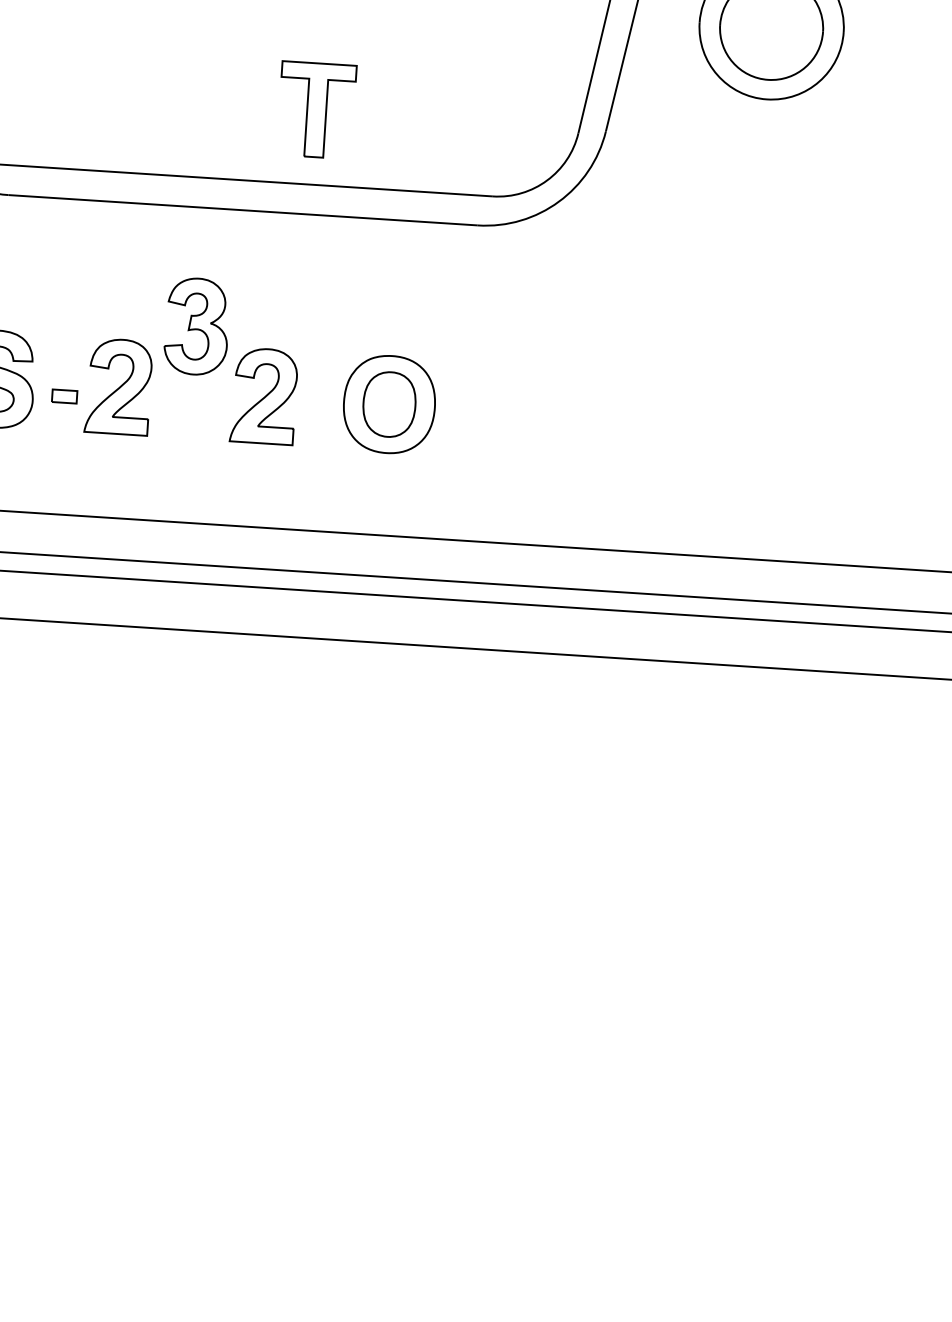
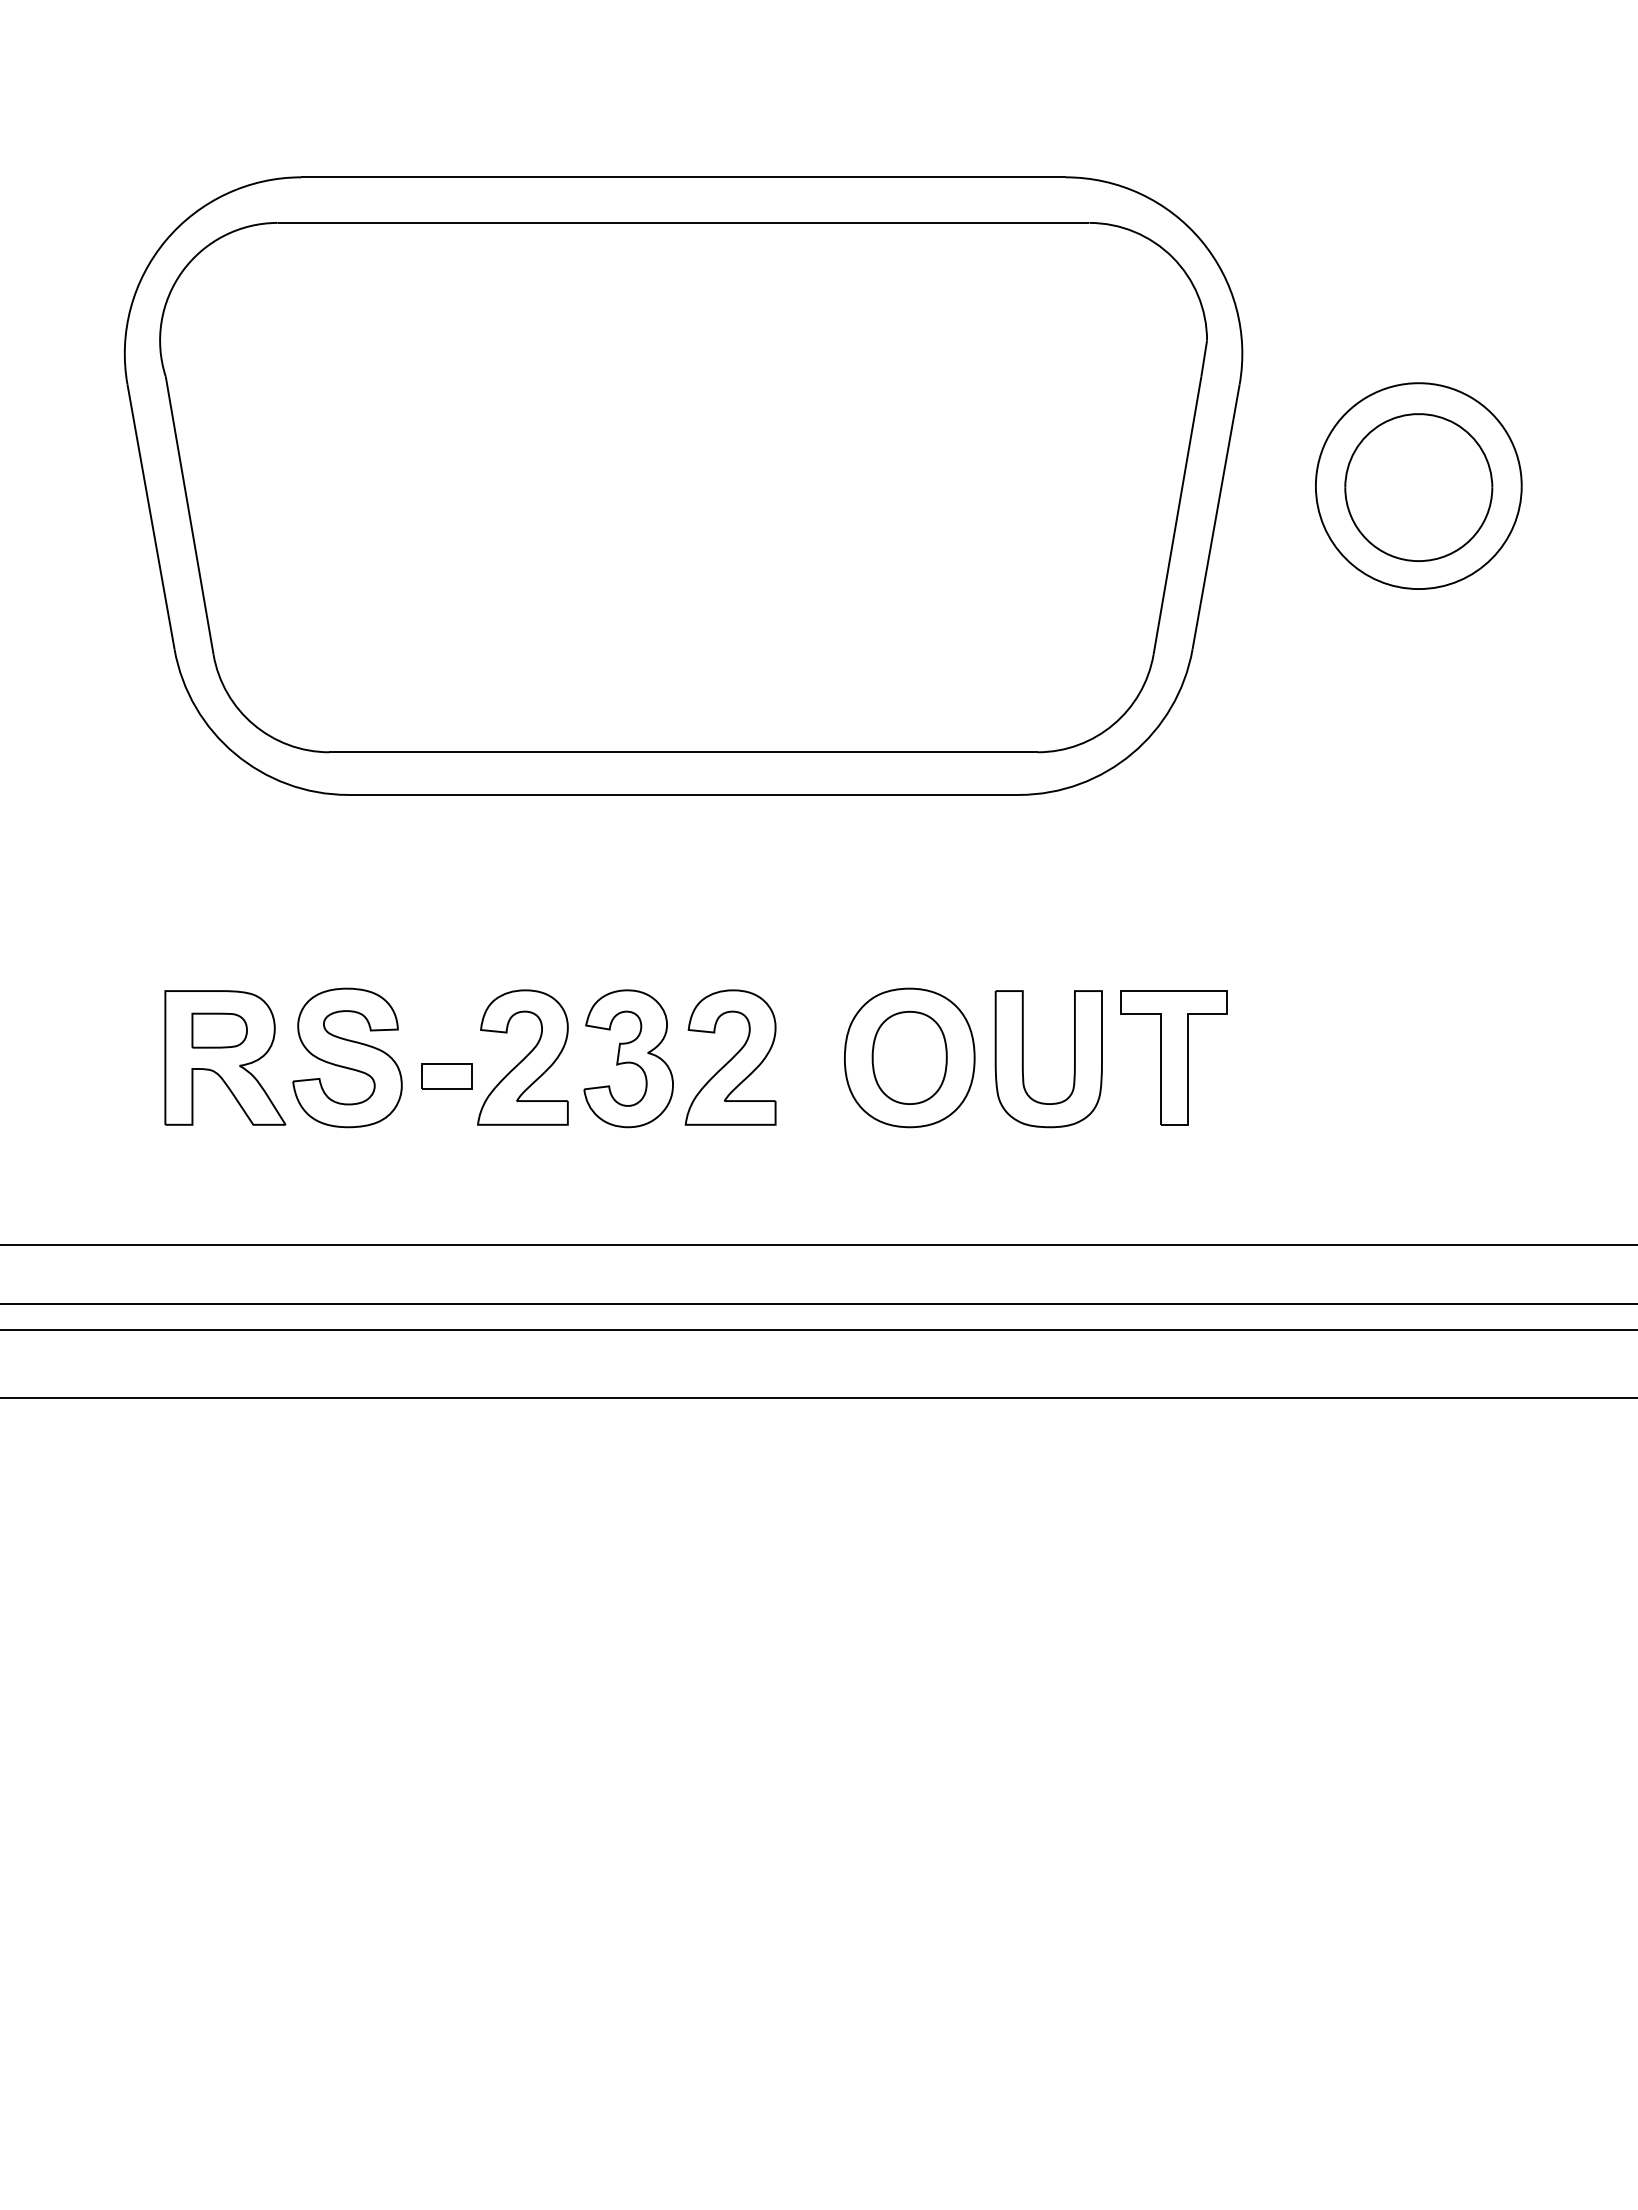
part: (316, 109) -> (1173, 1057), moved
part: (196, 326) -> (628, 1058), moved
part: (64, 396) -> (446, 1076), size x1.43
part: (469, 410) -> (1023, 1059), added

